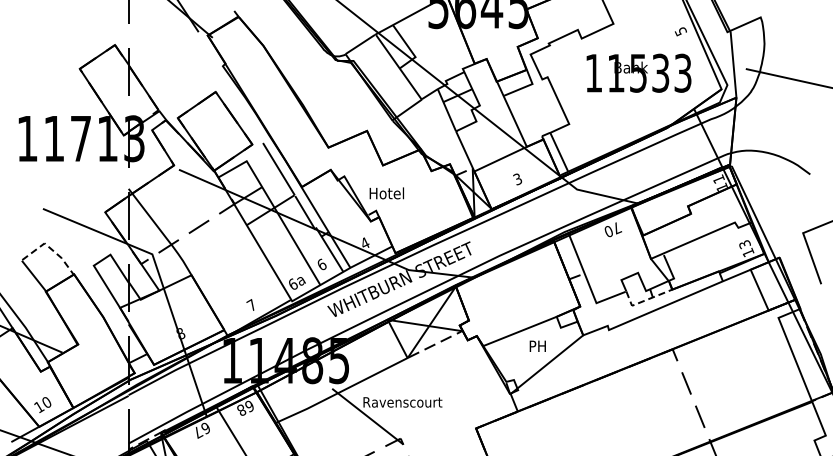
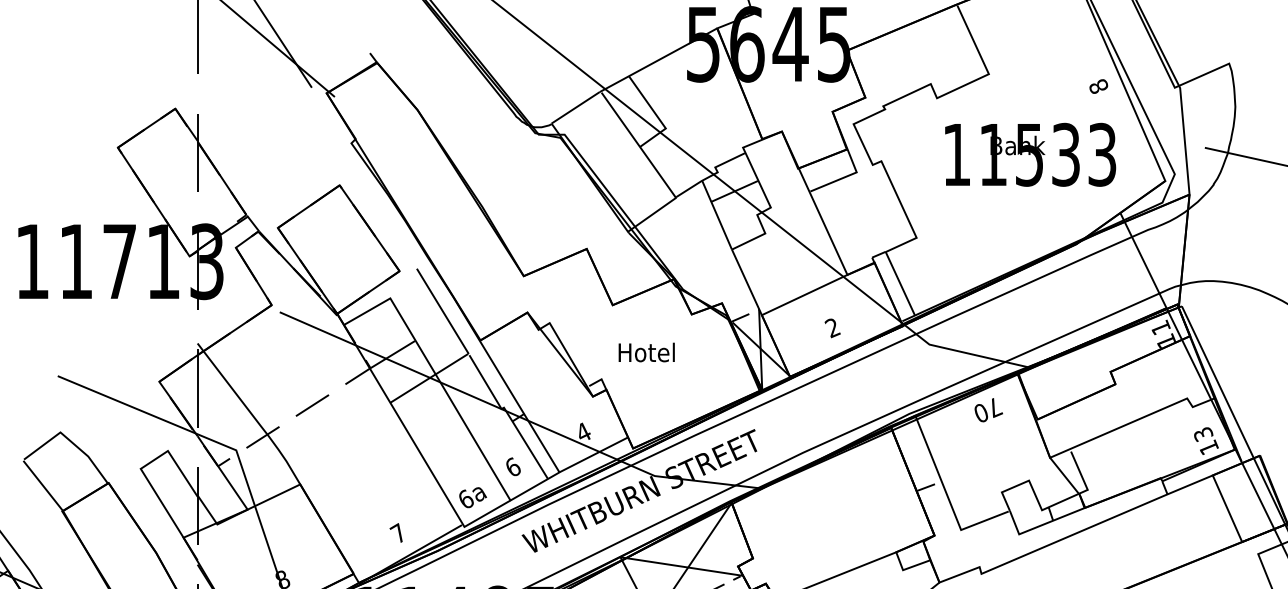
text: (680, 31) -> (1098, 86), 5 -> 8
text: (517, 179) -> (832, 328), 3 -> 2
text: (386, 193) -> (646, 352), moved
line: (50, 248) -> (70, 440), dashed -> solid
line: (644, 300) -> (1039, 525), dashed -> solid

